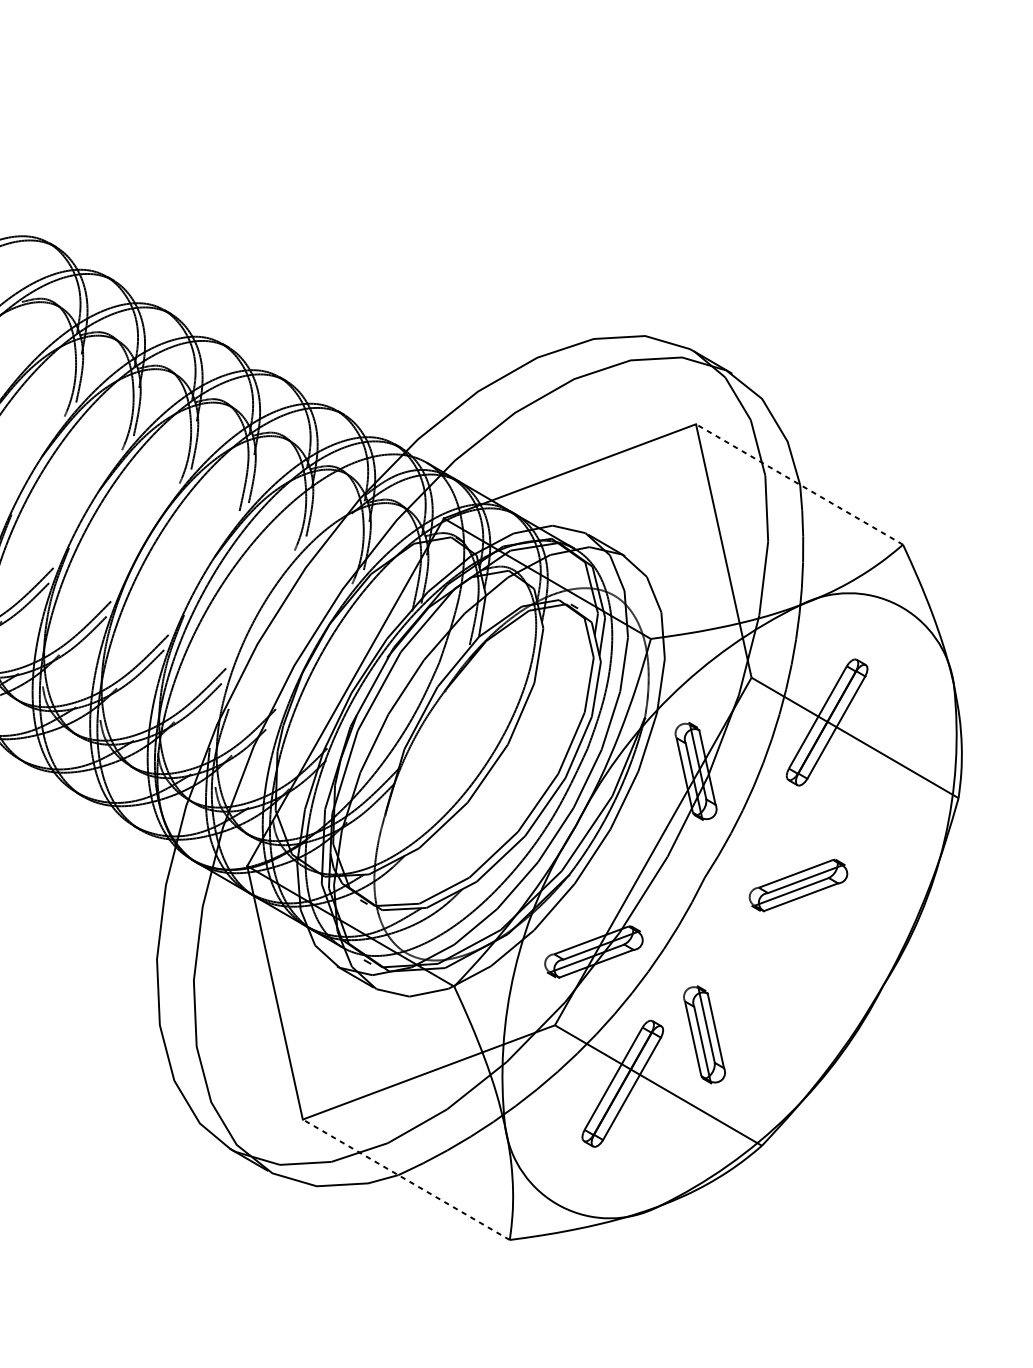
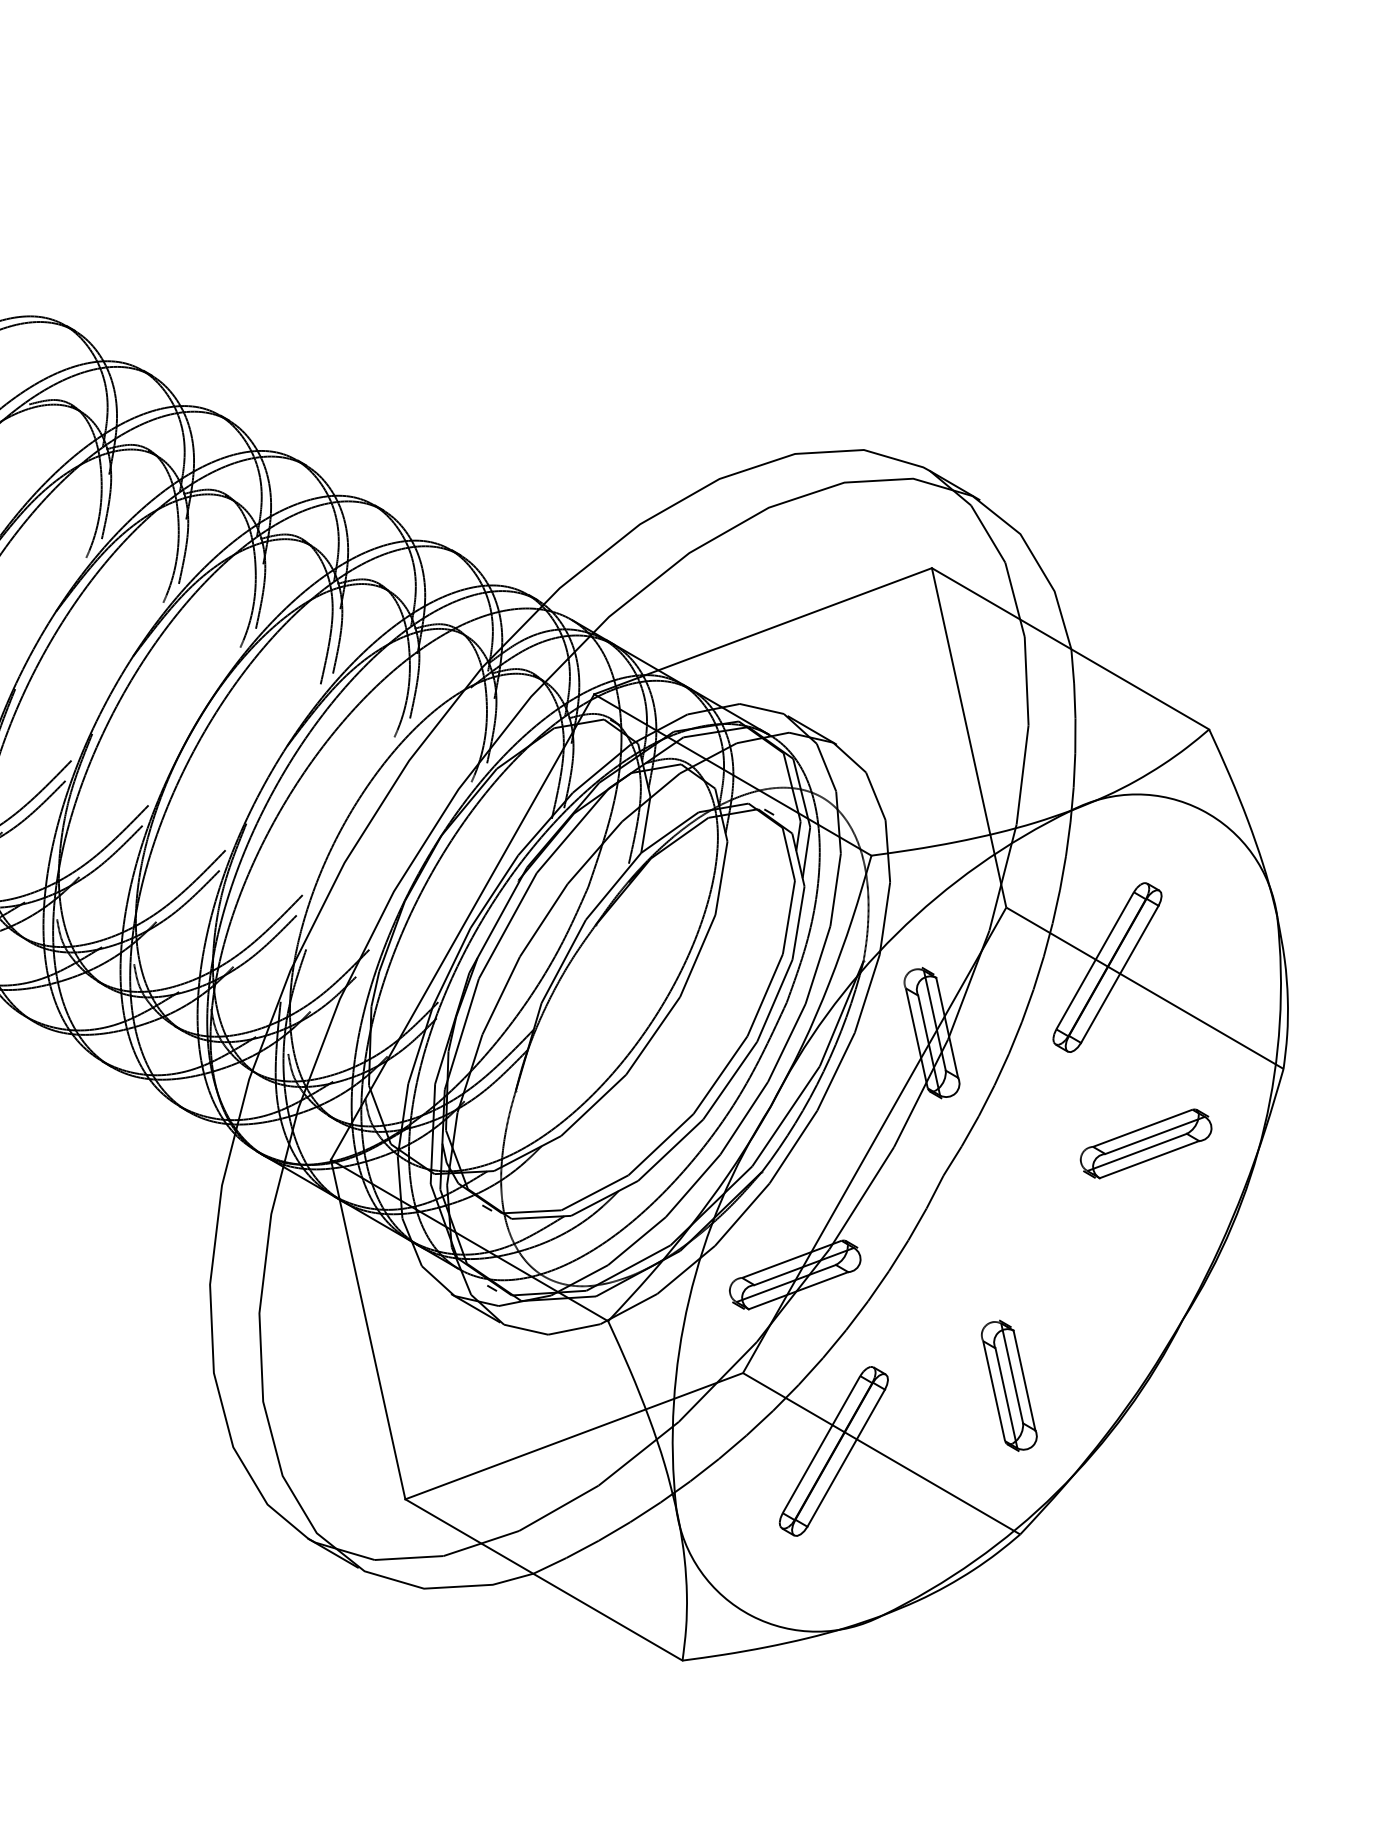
line: (799, 484) -> (1070, 648), dashed -> solid
part: (798, 885) -> (1145, 1143), moved
part: (703, 1034) -> (1008, 1385), moved
line: (405, 1179) -> (543, 1579), dashed -> solid

